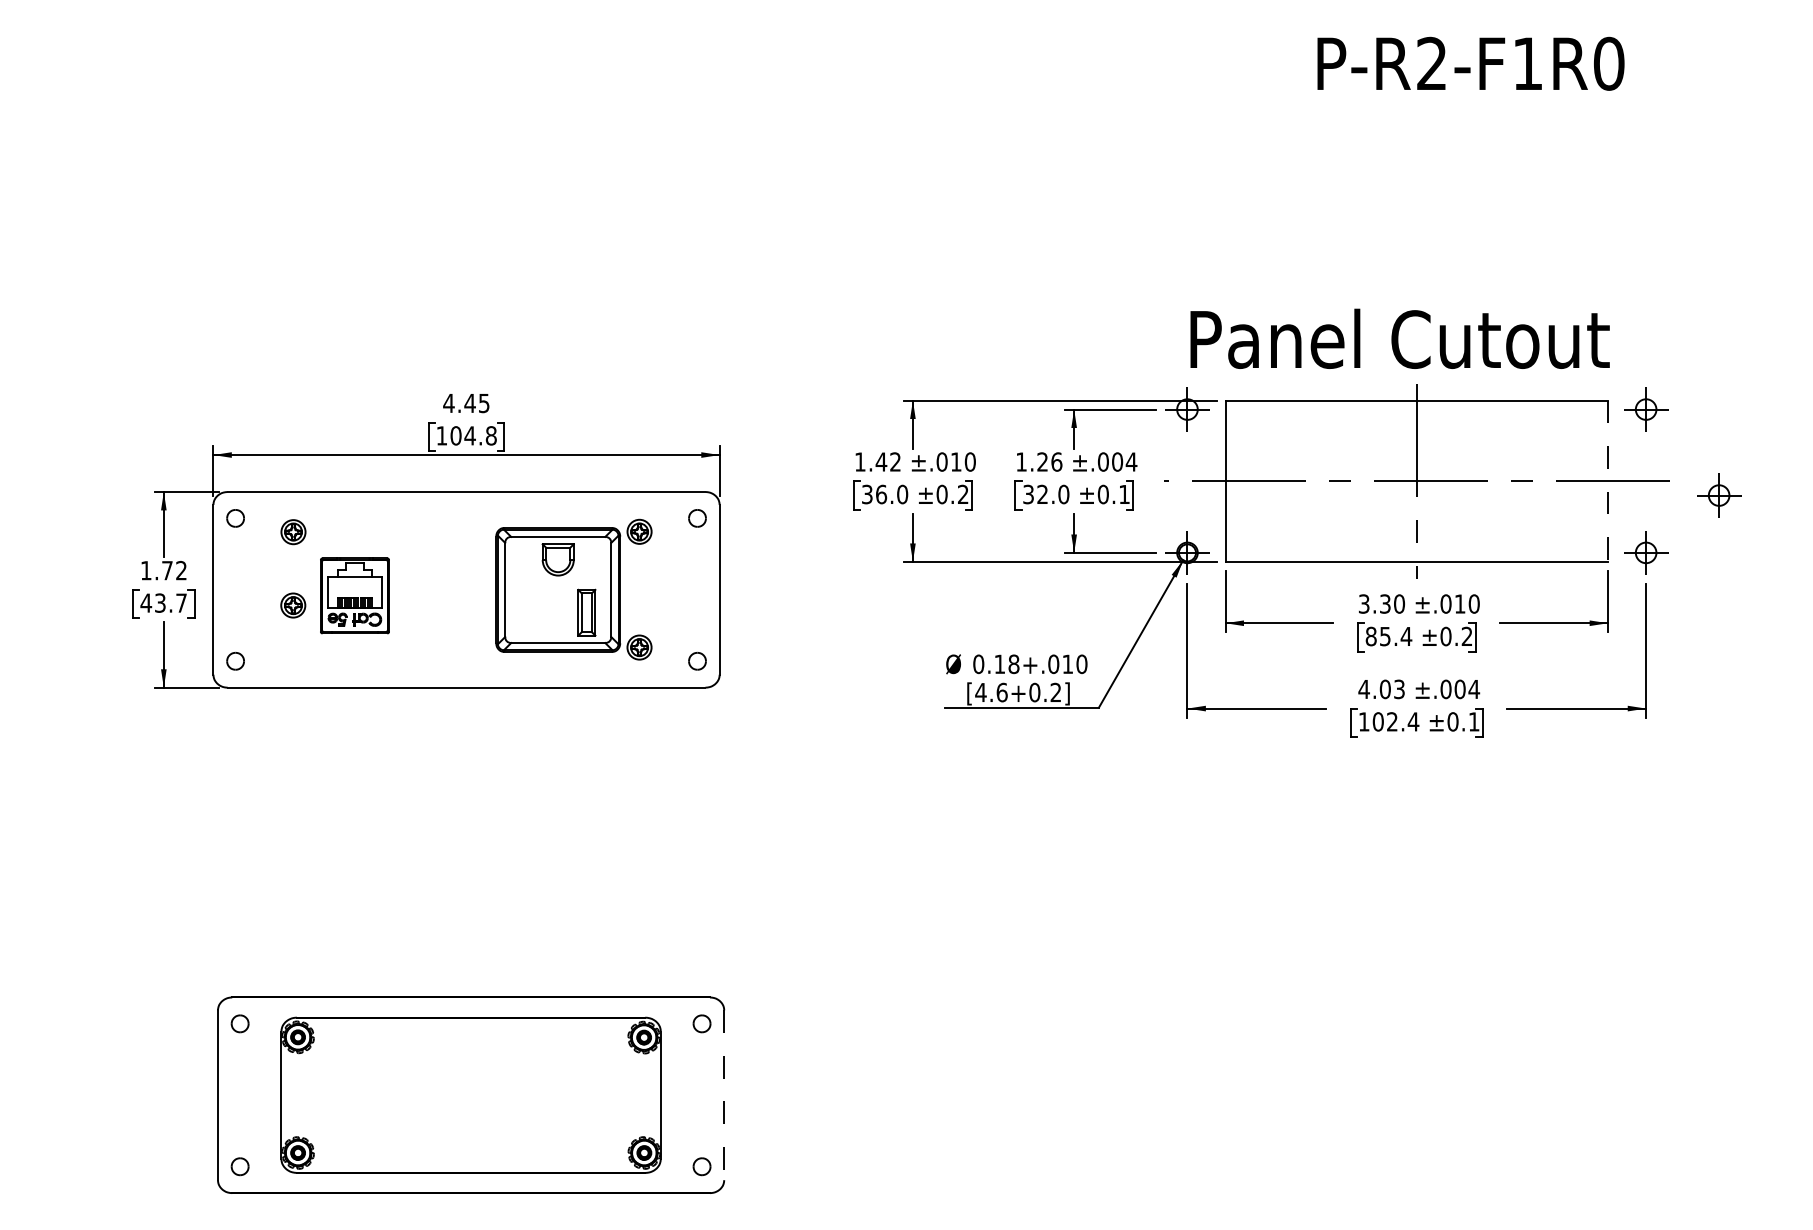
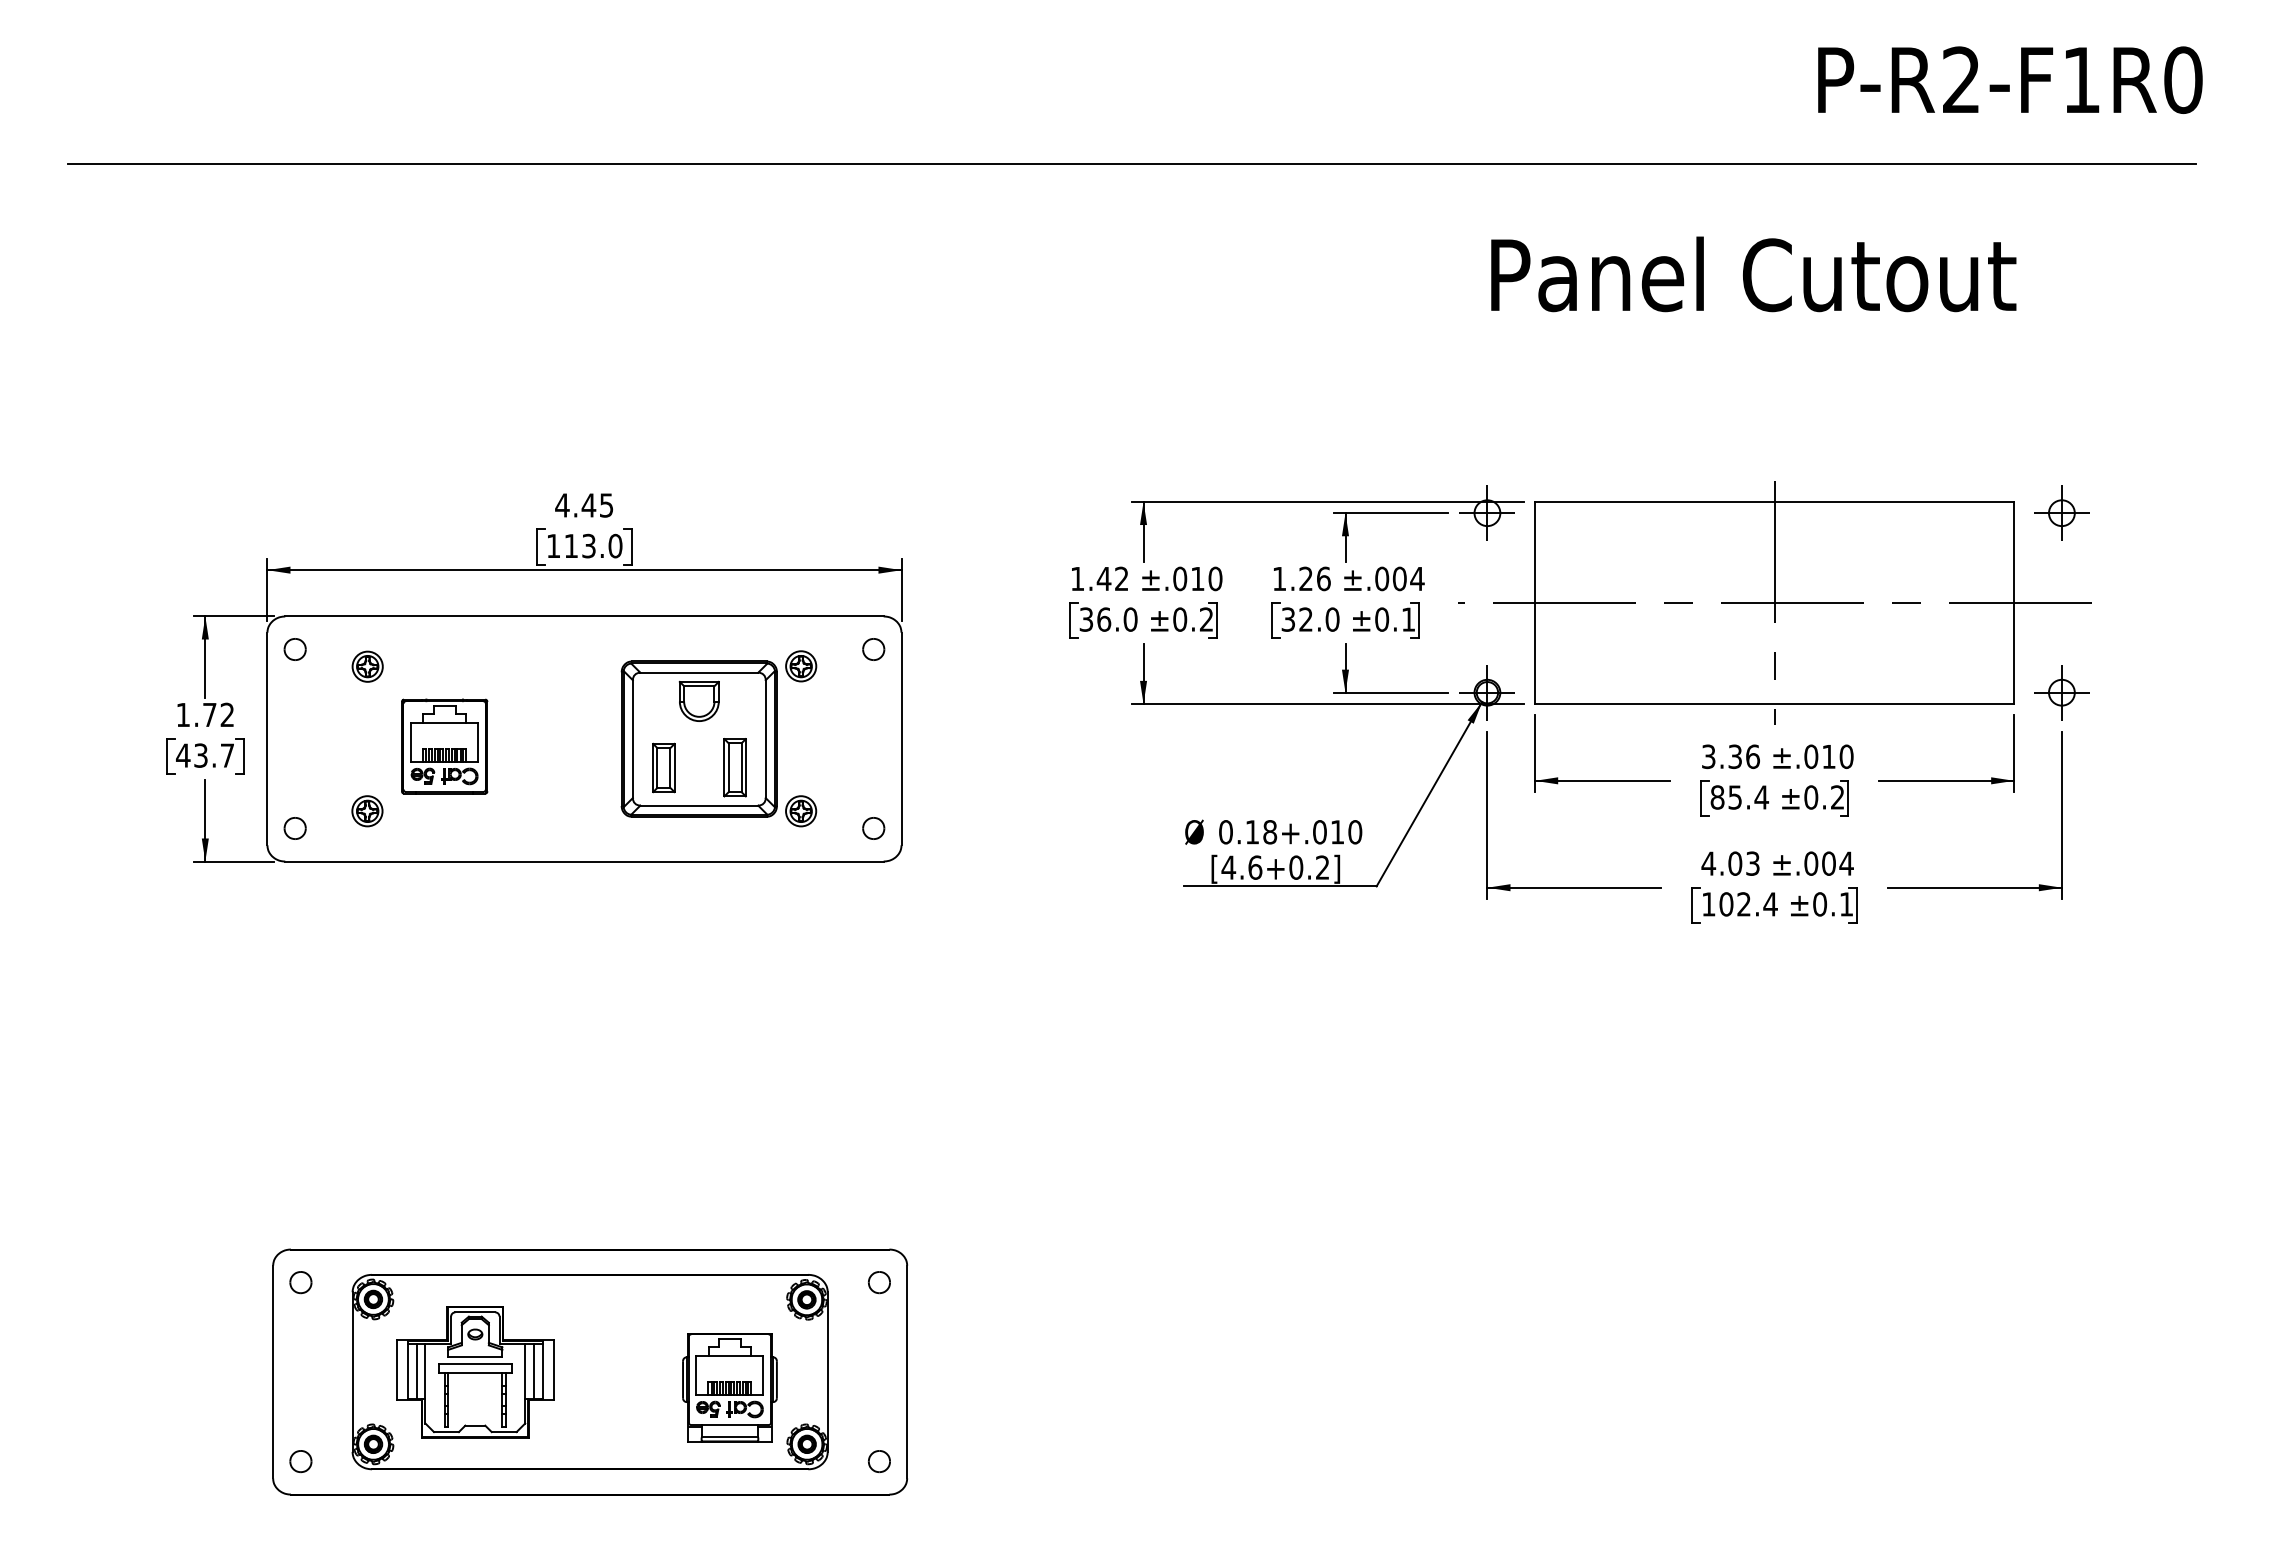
text: (1470, 63) -> (2009, 79), moved
line: (903, 130) -> (1131, 163), added
text: (1399, 338) -> (1752, 273), moved
text: (473, 435) -> (593, 545), 104.8 -> 113.0
line: (1608, 481) -> (2014, 603), dashed -> solid
part: (1719, 495) -> (2153, 620), removed
text: (1399, 603) -> (1752, 756), 3.30 -> 3.36
part: (293, 605) -> (367, 811), moved
part: (529, 612) -> (663, 767), added
part: (378, 1095) -> (474, 1372), added
line: (724, 1095) -> (907, 1372), dashed -> solid
part: (582, 1107) -> (729, 1387), added

